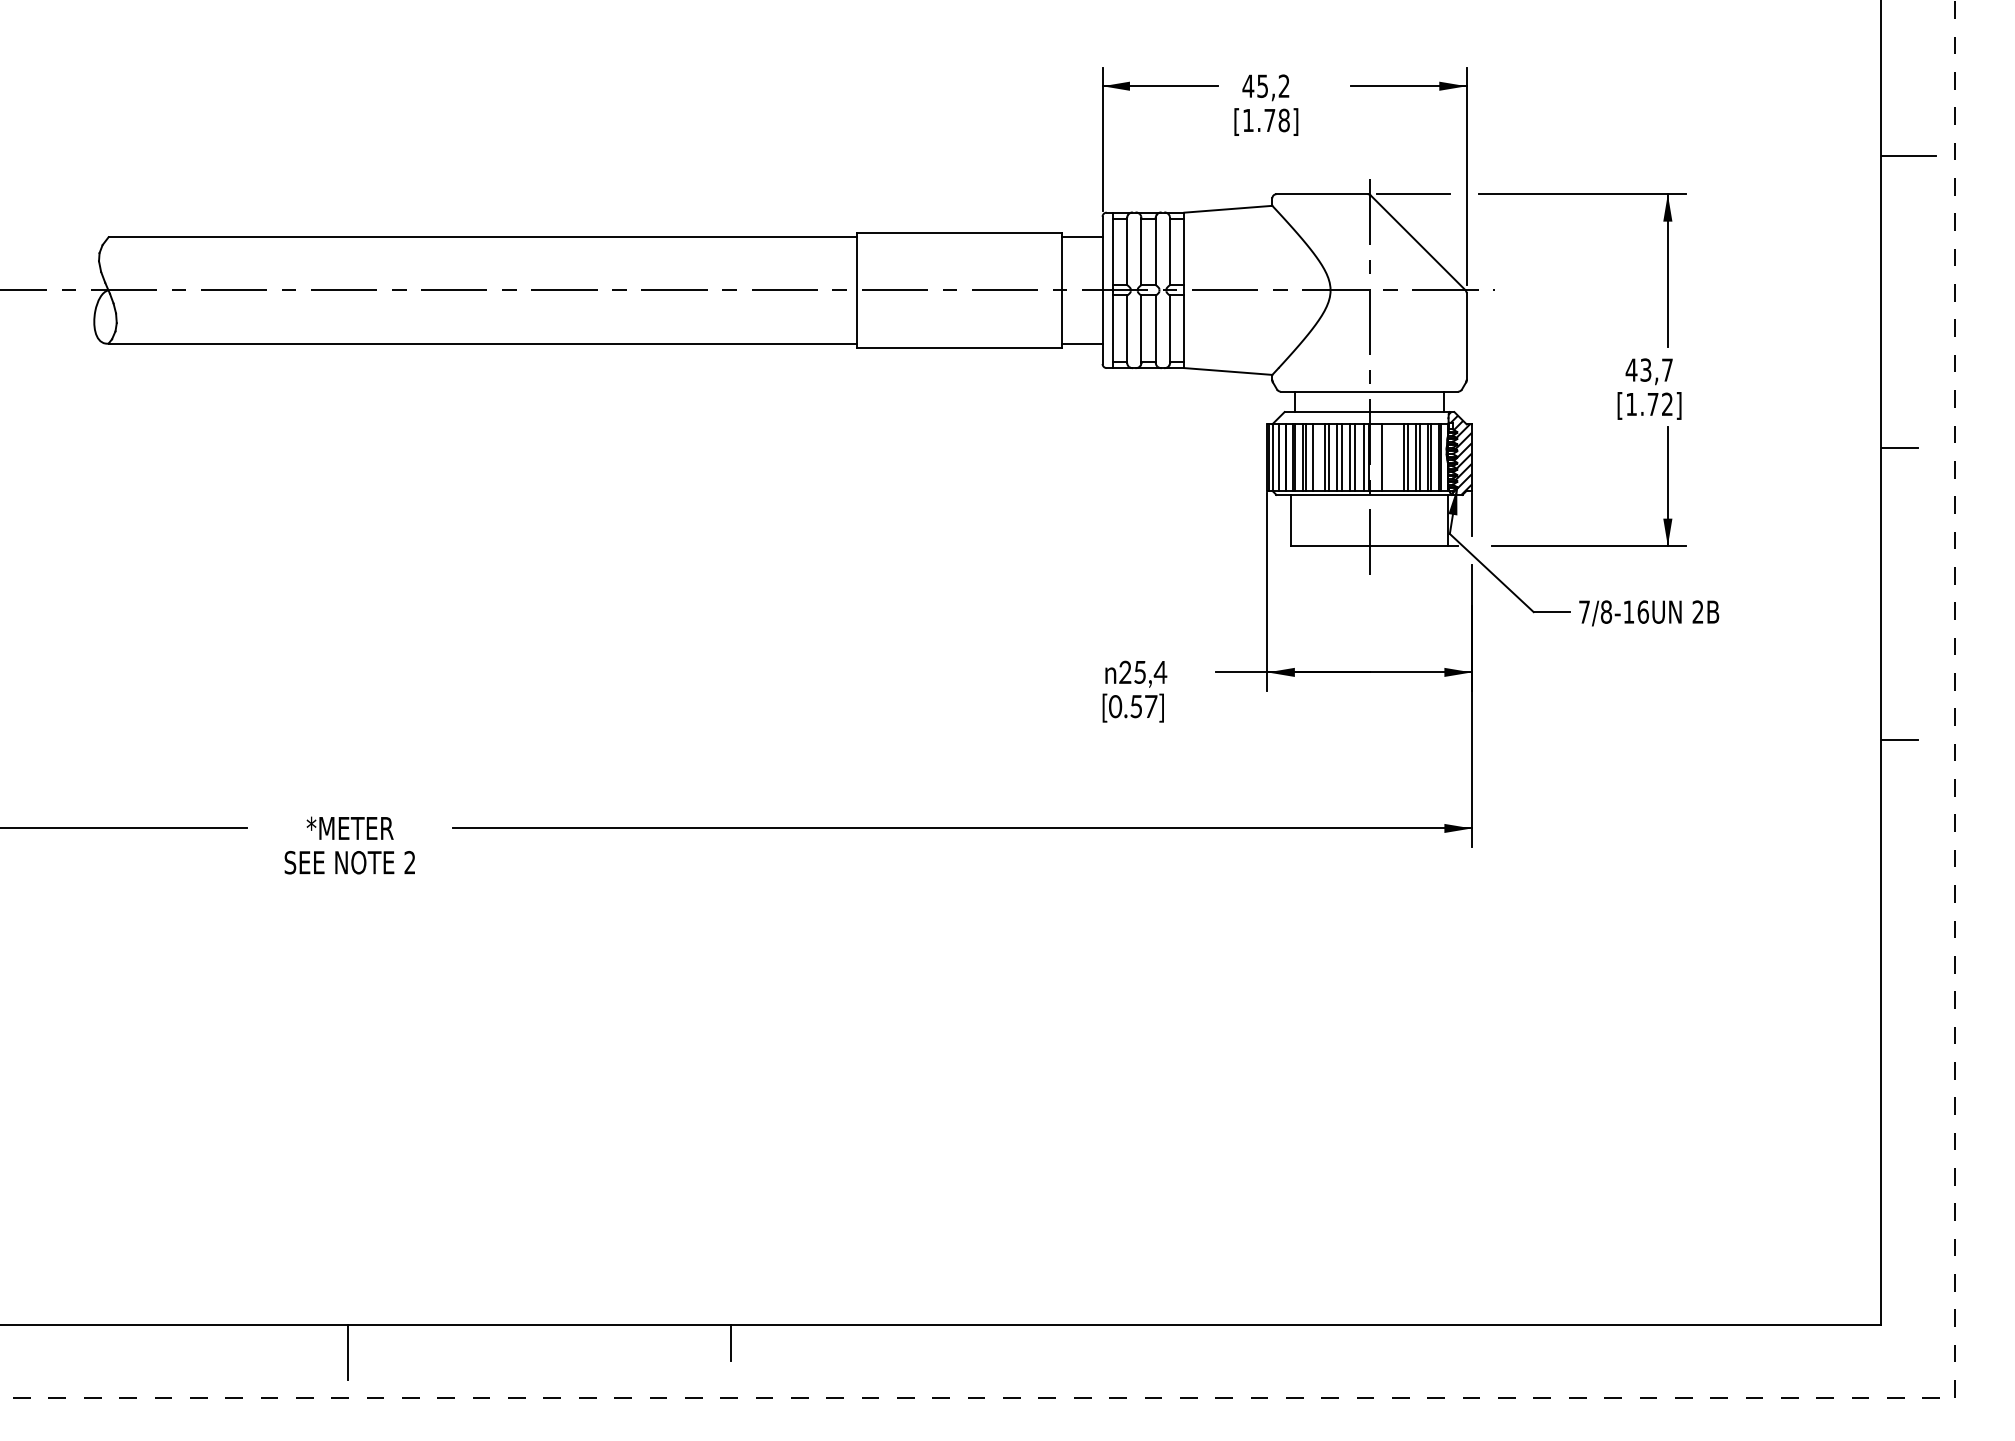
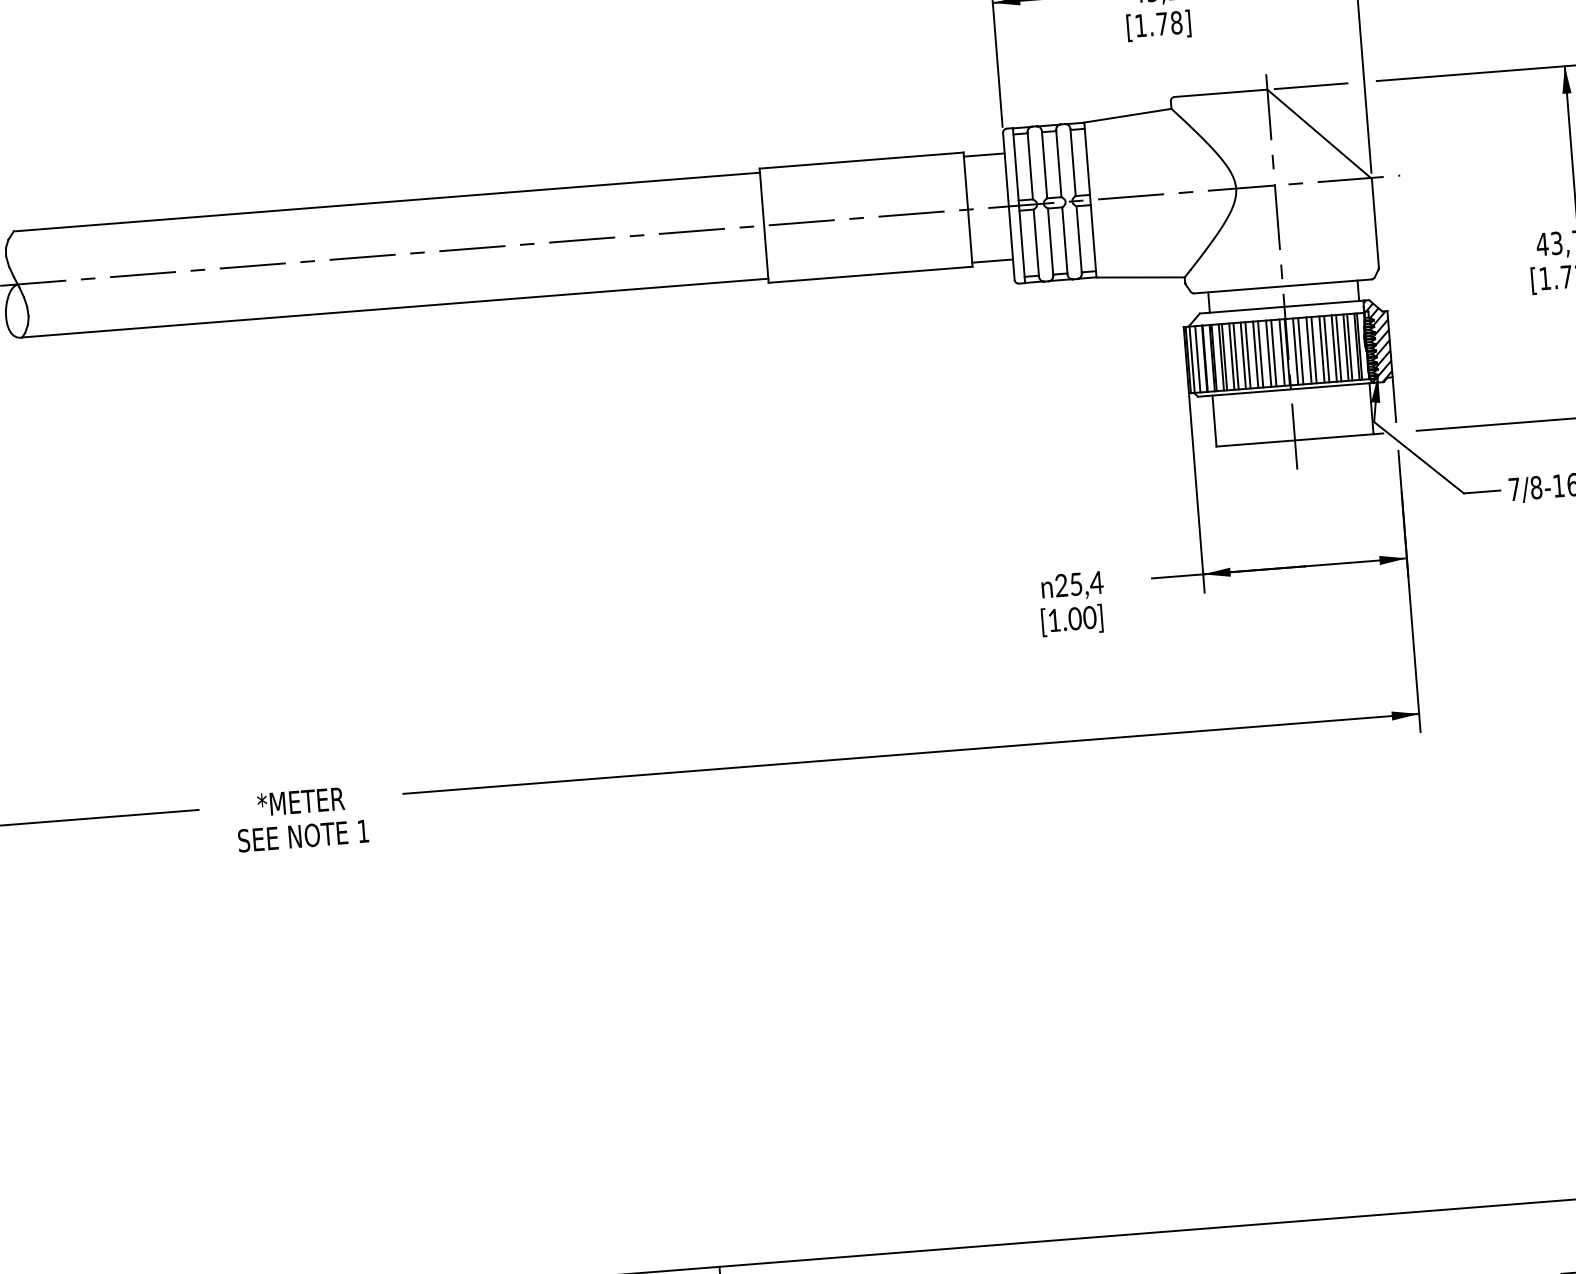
line: (1317, 457) -> (1236, 356), added
line: (1377, 457) -> (1296, 351), added
line: (1390, 457) -> (1308, 350), added
line: (1395, 457) -> (1313, 350), added
text: (1133, 706) -> (1072, 618), [0.57] -> [1.00]
text: (409, 861) -> (362, 830), 2 -> 1

